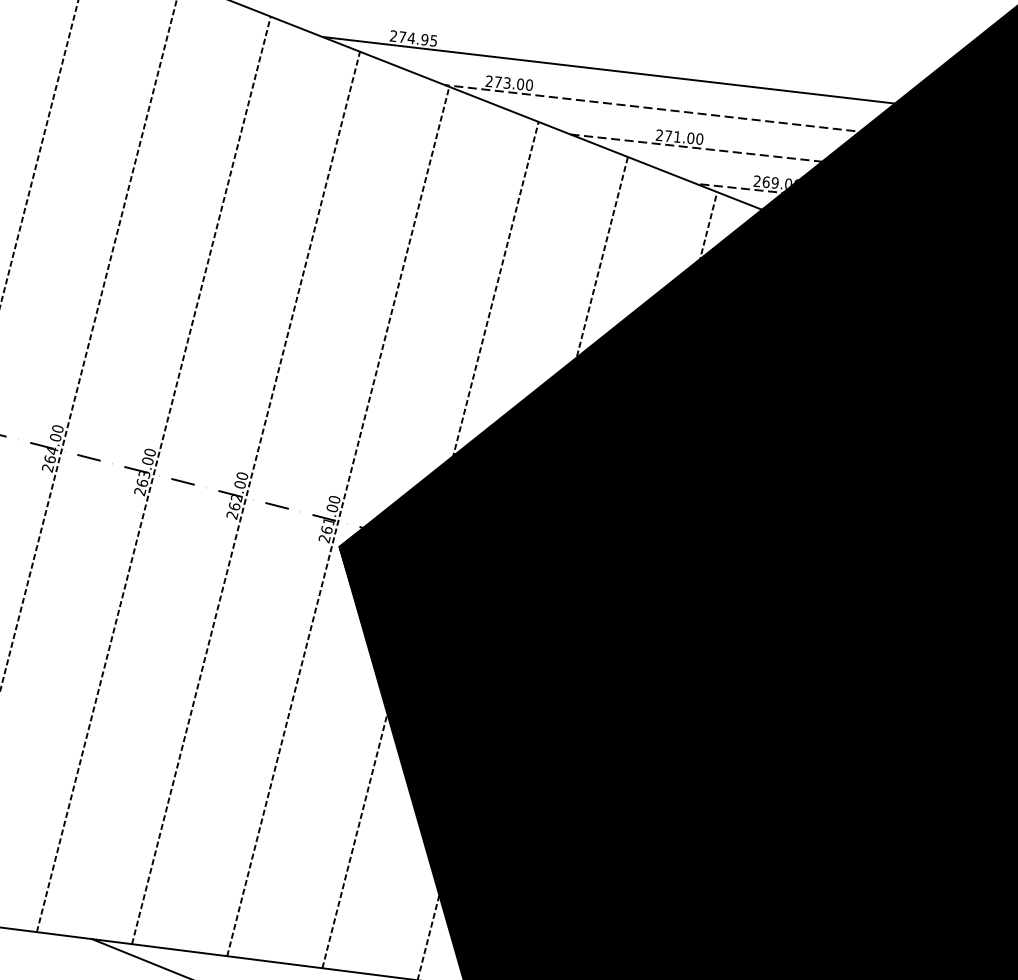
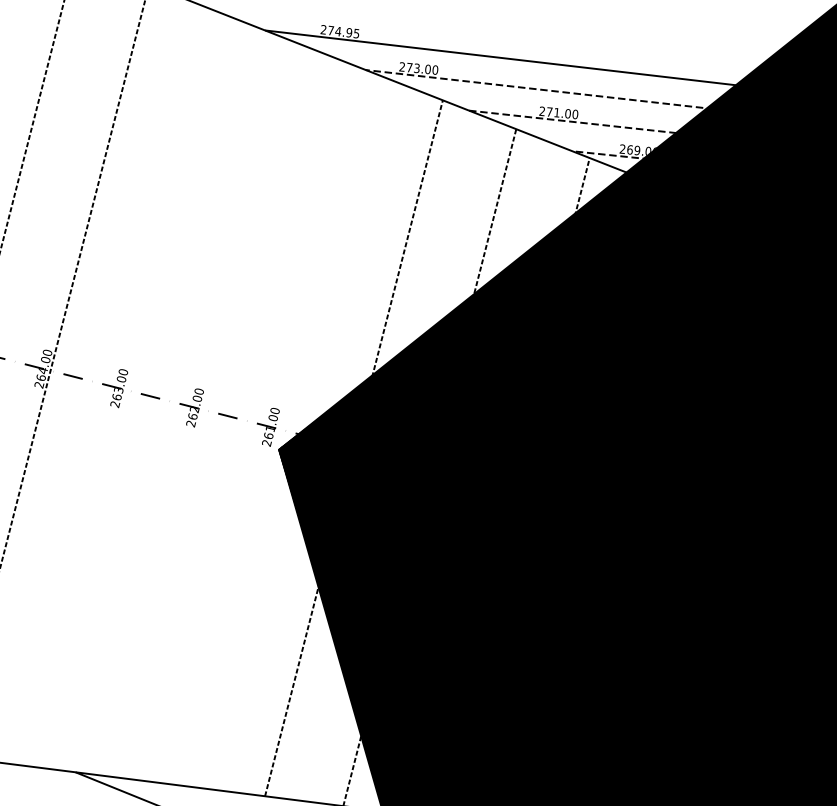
line: (153, 473) -> (126, 389), removed
line: (246, 497) -> (202, 409), removed
line: (337, 521) -> (277, 428), removed

